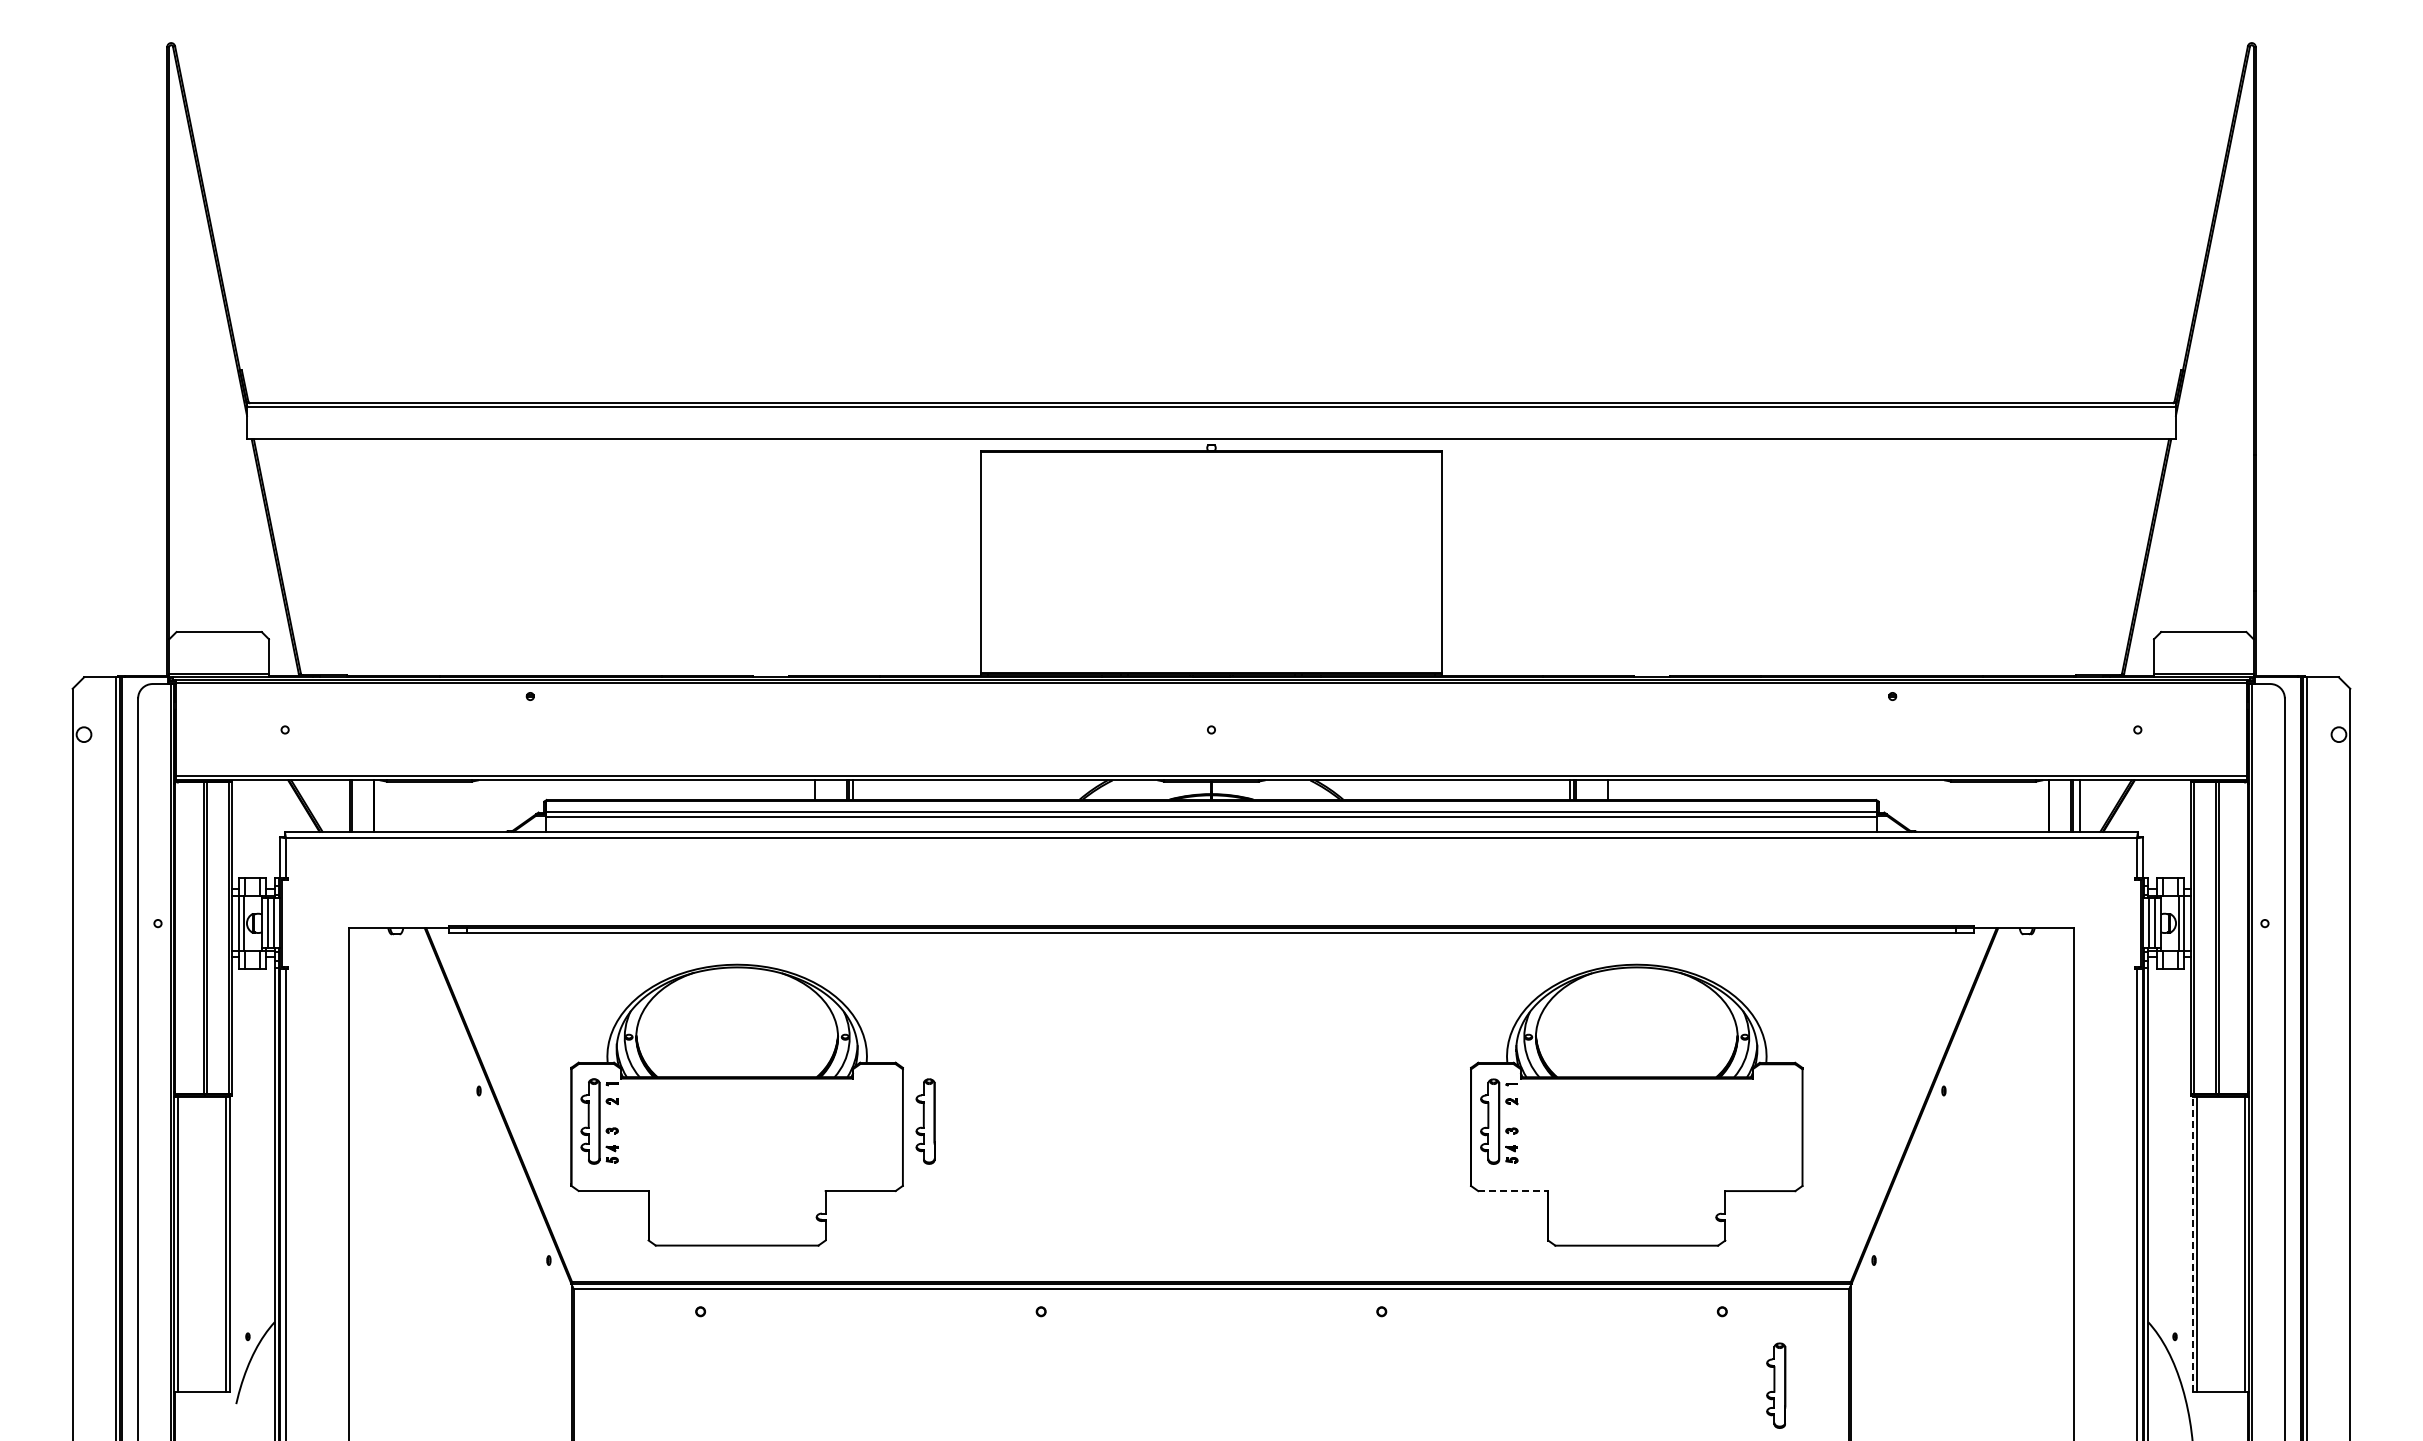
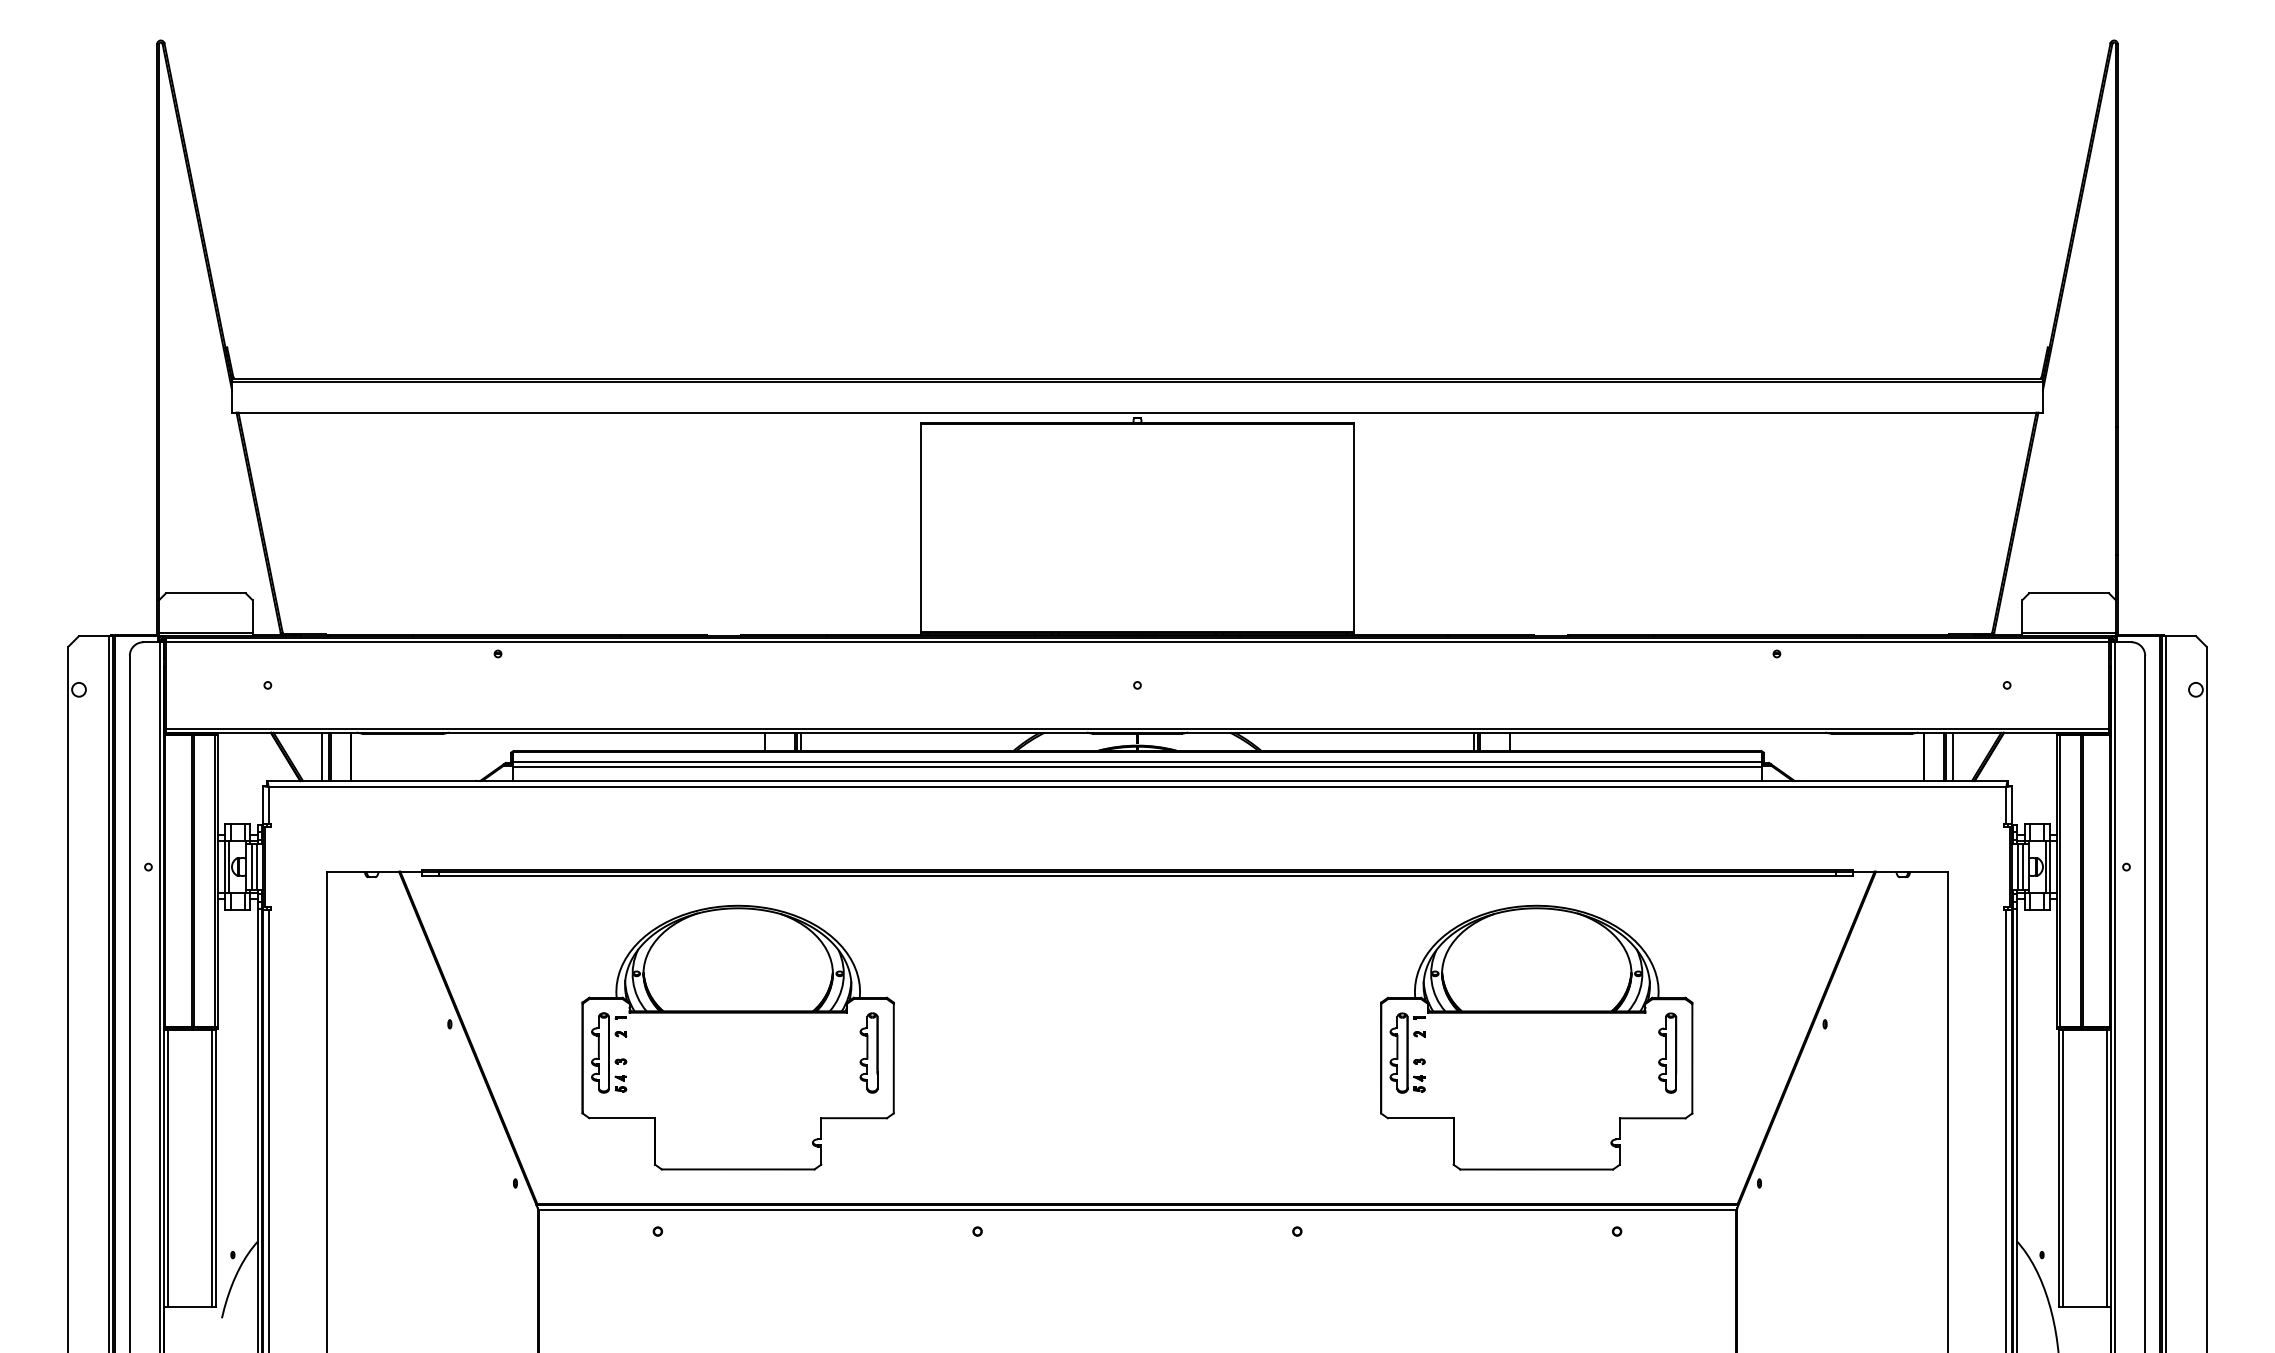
line: (342, 805) -> (321, 756), added
part: (736, 1104) -> (737, 1036), moved
line: (1513, 1191) -> (1421, 1118), dashed -> solid
line: (2192, 1244) -> (2058, 1168), dashed -> solid
part: (1776, 1385) -> (1667, 1052), moved

